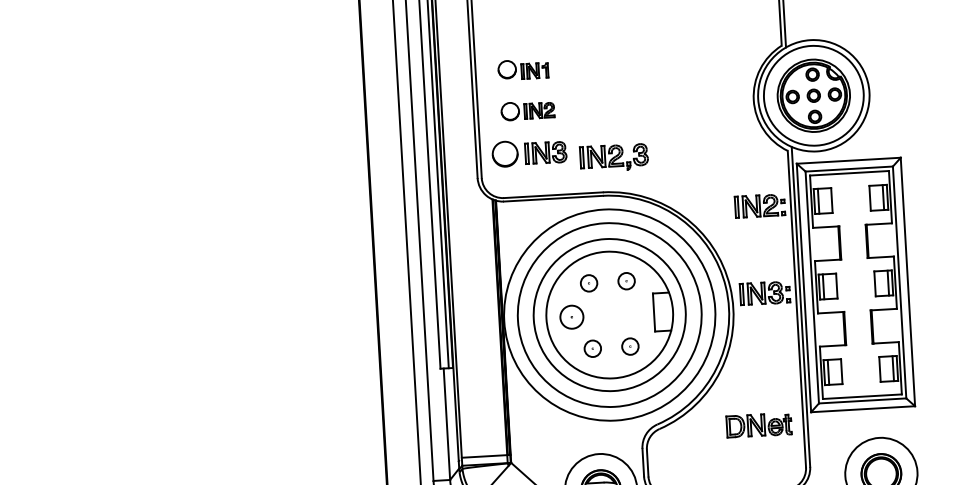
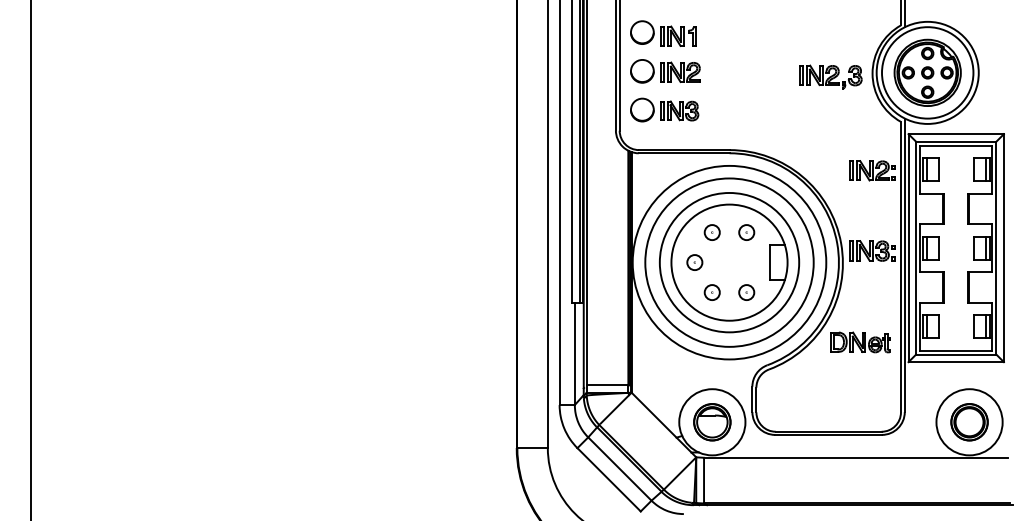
part: (523, 69) -> (663, 33), size x1.43
part: (527, 110) -> (665, 71), size x1.43
part: (613, 157) -> (830, 76), moved
part: (571, 317) -> (694, 262), size x0.71
part: (759, 425) -> (860, 342), moved

